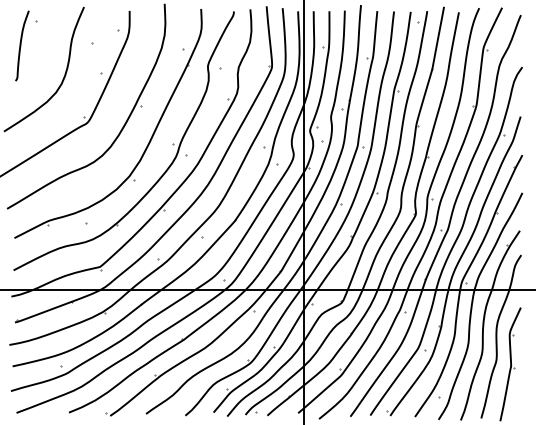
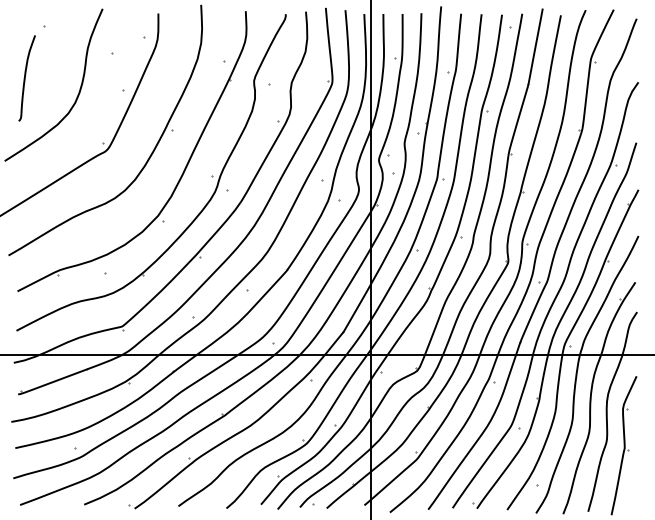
curve: (20, 46) -> (25, 78), moved

